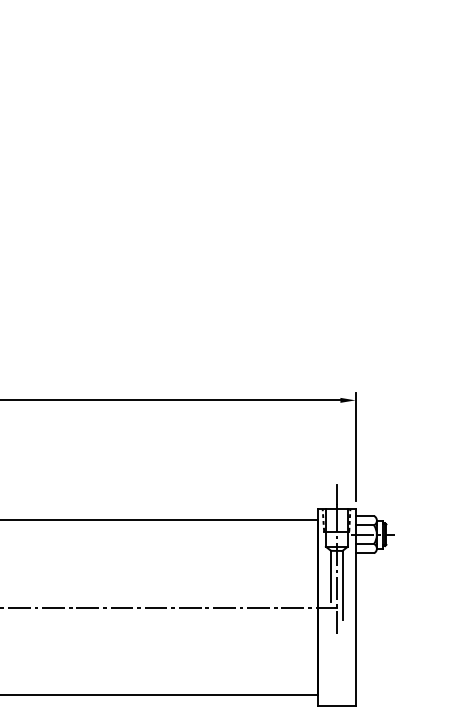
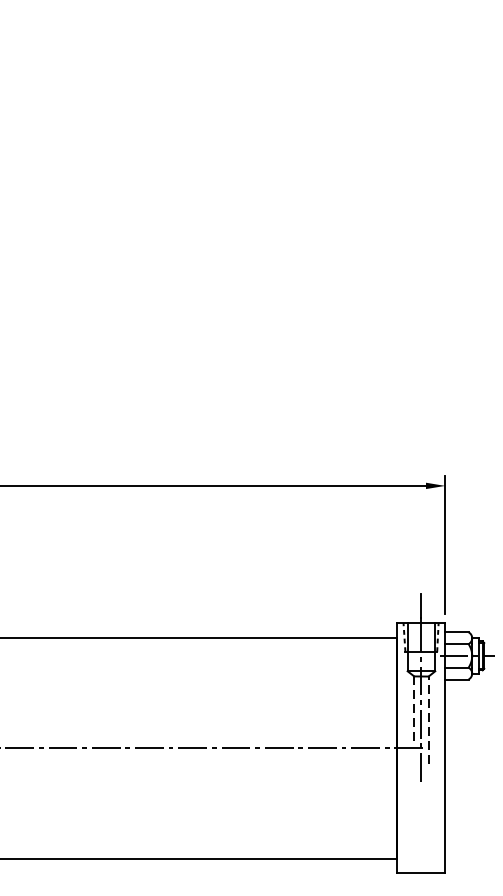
line: (331, 575) -> (414, 707), solid -> dashed
line: (342, 584) -> (428, 718), solid -> dashed

